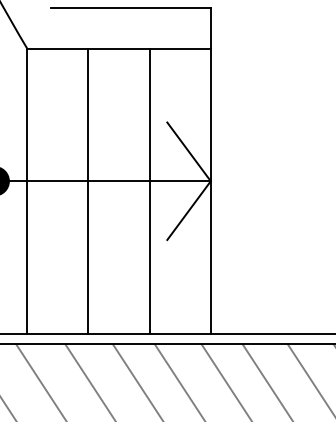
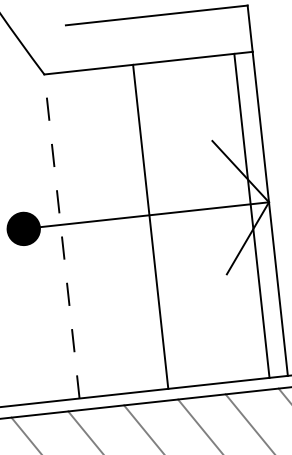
line: (27, 191) -> (62, 236), solid -> dashed
line: (88, 191) -> (150, 226), moved
line: (149, 191) -> (251, 215), moved

